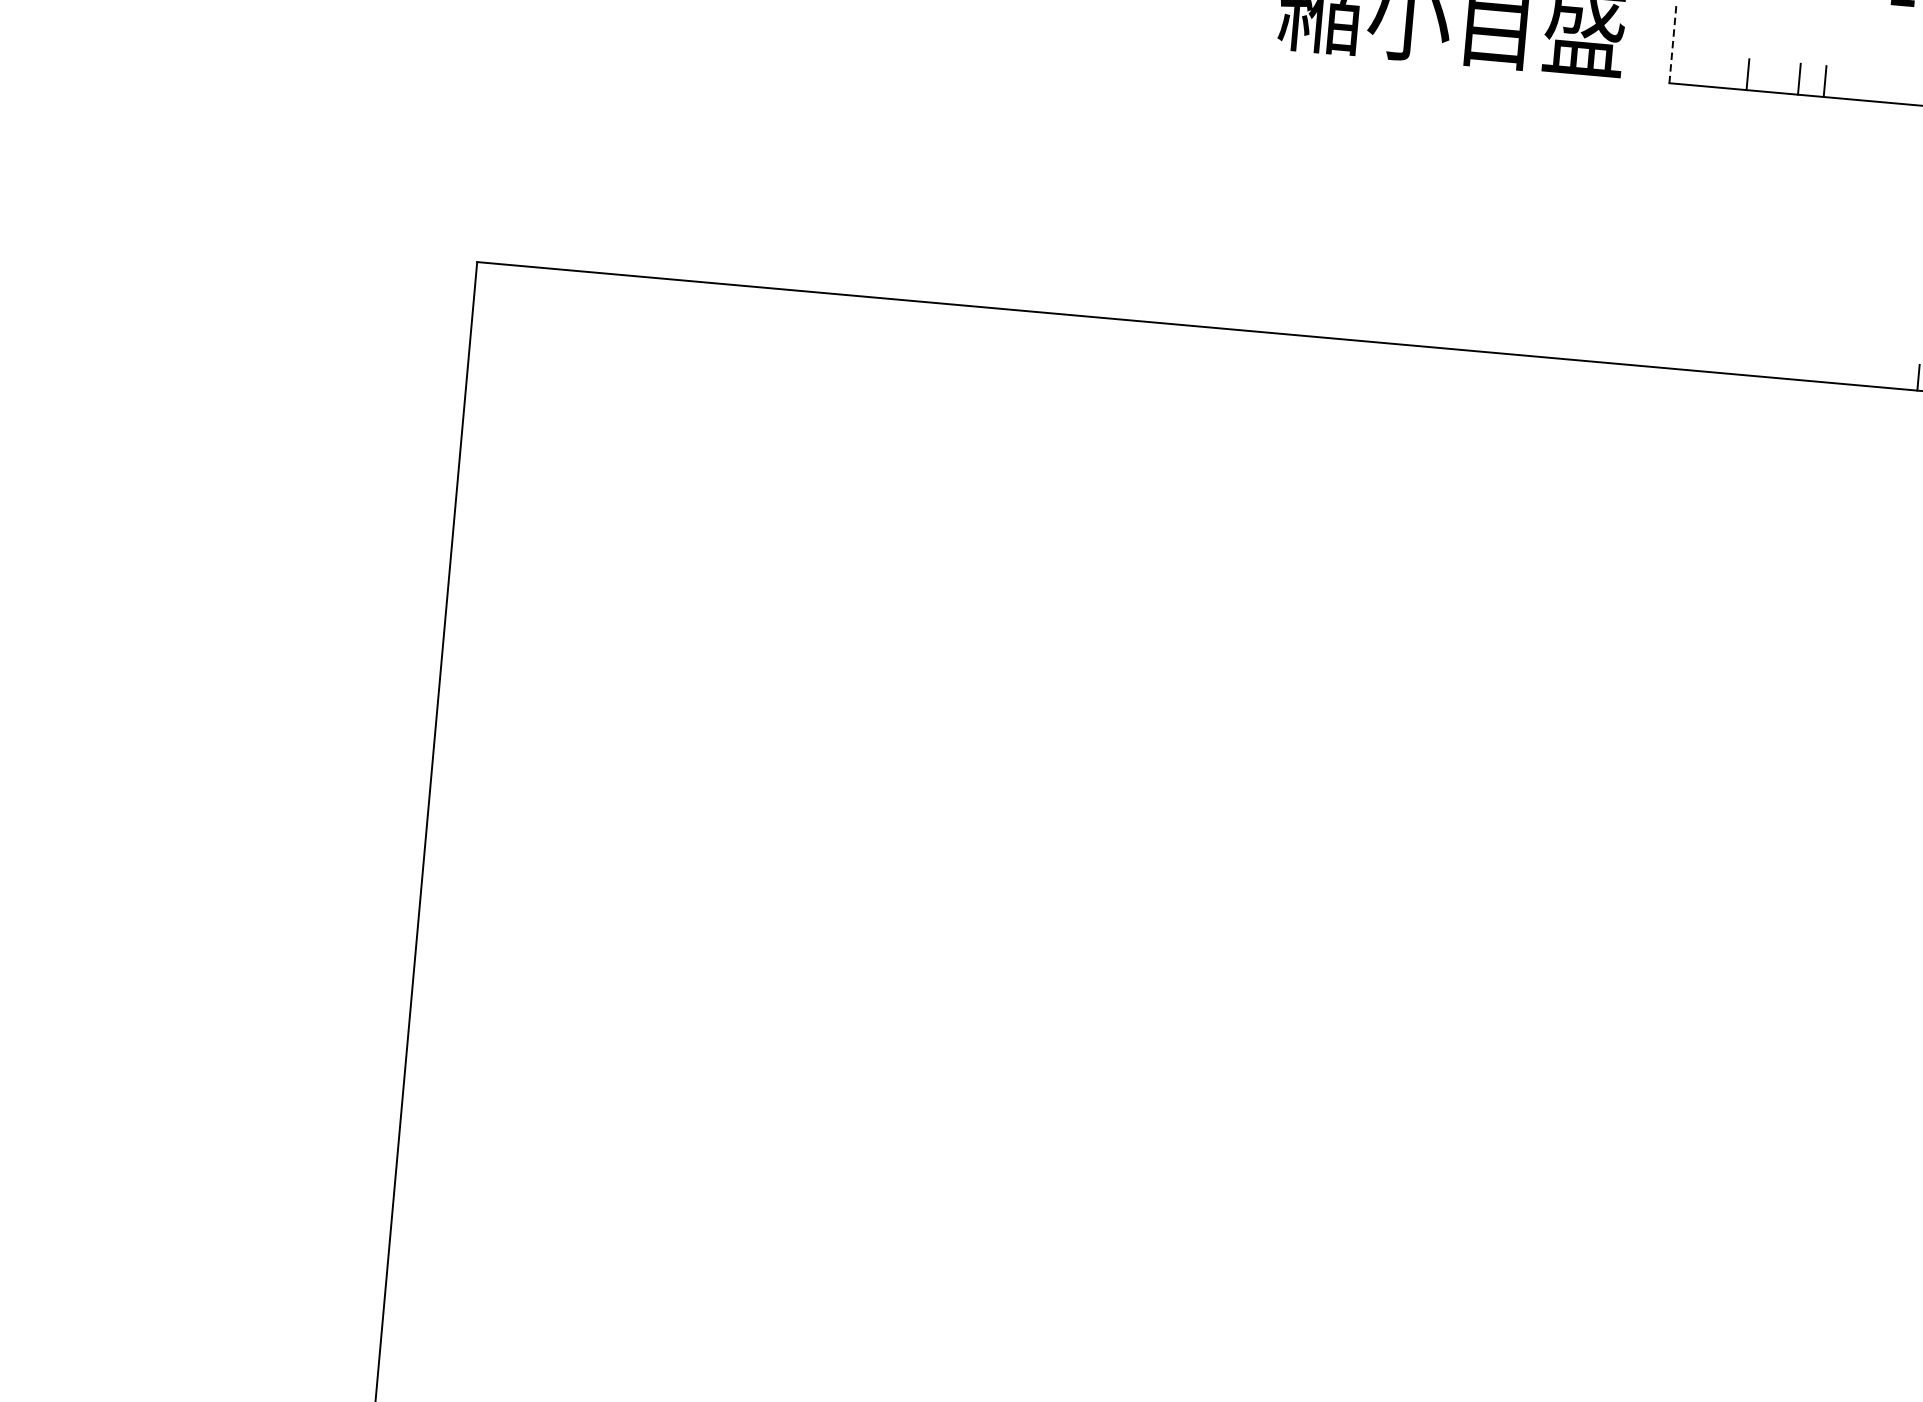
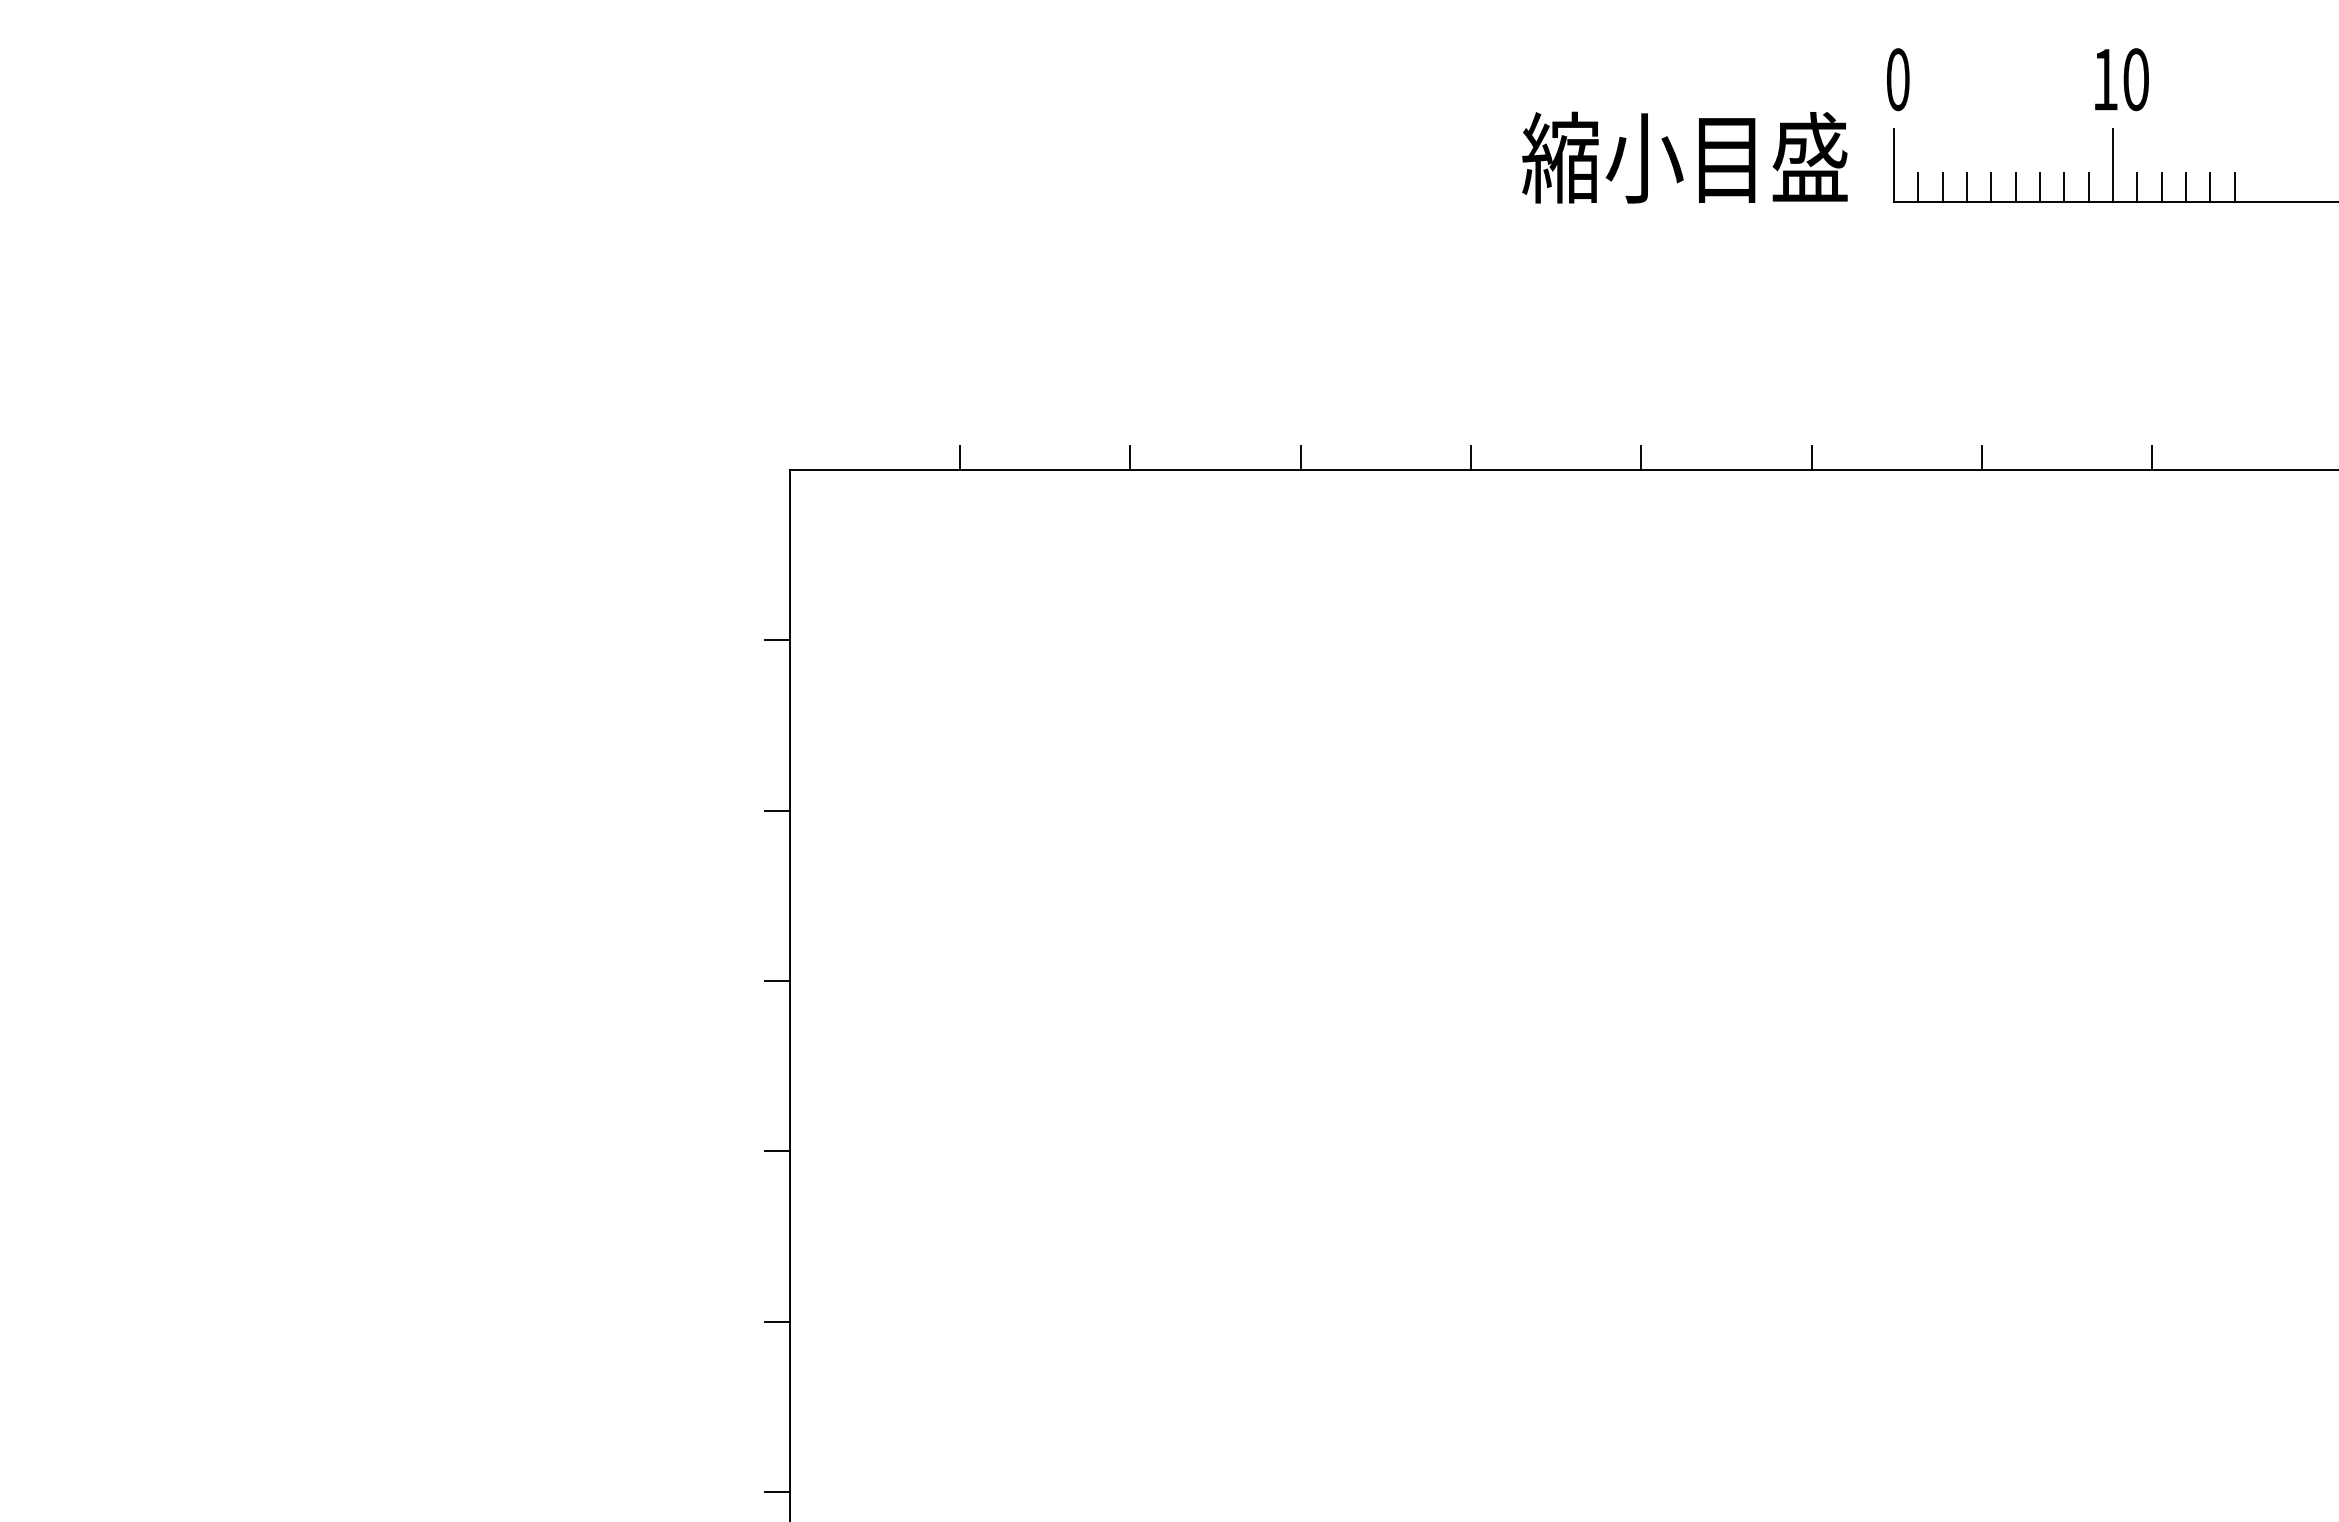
line: (1672, 44) -> (1893, 165), dashed -> solid
line: (1903, 65) -> (2112, 165), added
line: (1696, 70) -> (1918, 187), added
line: (1722, 72) -> (1942, 187), added
line: (1773, 77) -> (1991, 187), added
line: (1851, 83) -> (2064, 187), added
line: (1876, 86) -> (2088, 187), added
line: (657, 265) -> (959, 457), added
line: (838, 281) -> (1130, 457), added
line: (1018, 297) -> (1300, 457), added
line: (1198, 313) -> (1471, 457), added
line: (1378, 329) -> (1641, 457), added
line: (1558, 345) -> (1811, 457), added
line: (1738, 361) -> (1982, 457), added
line: (448, 441) -> (777, 640), added
line: (432, 620) -> (777, 810), added
line: (416, 800) -> (777, 980), added
line: (400, 981) -> (777, 1151), added
line: (384, 1160) -> (777, 1321), added
line: (367, 1341) -> (777, 1492), added

